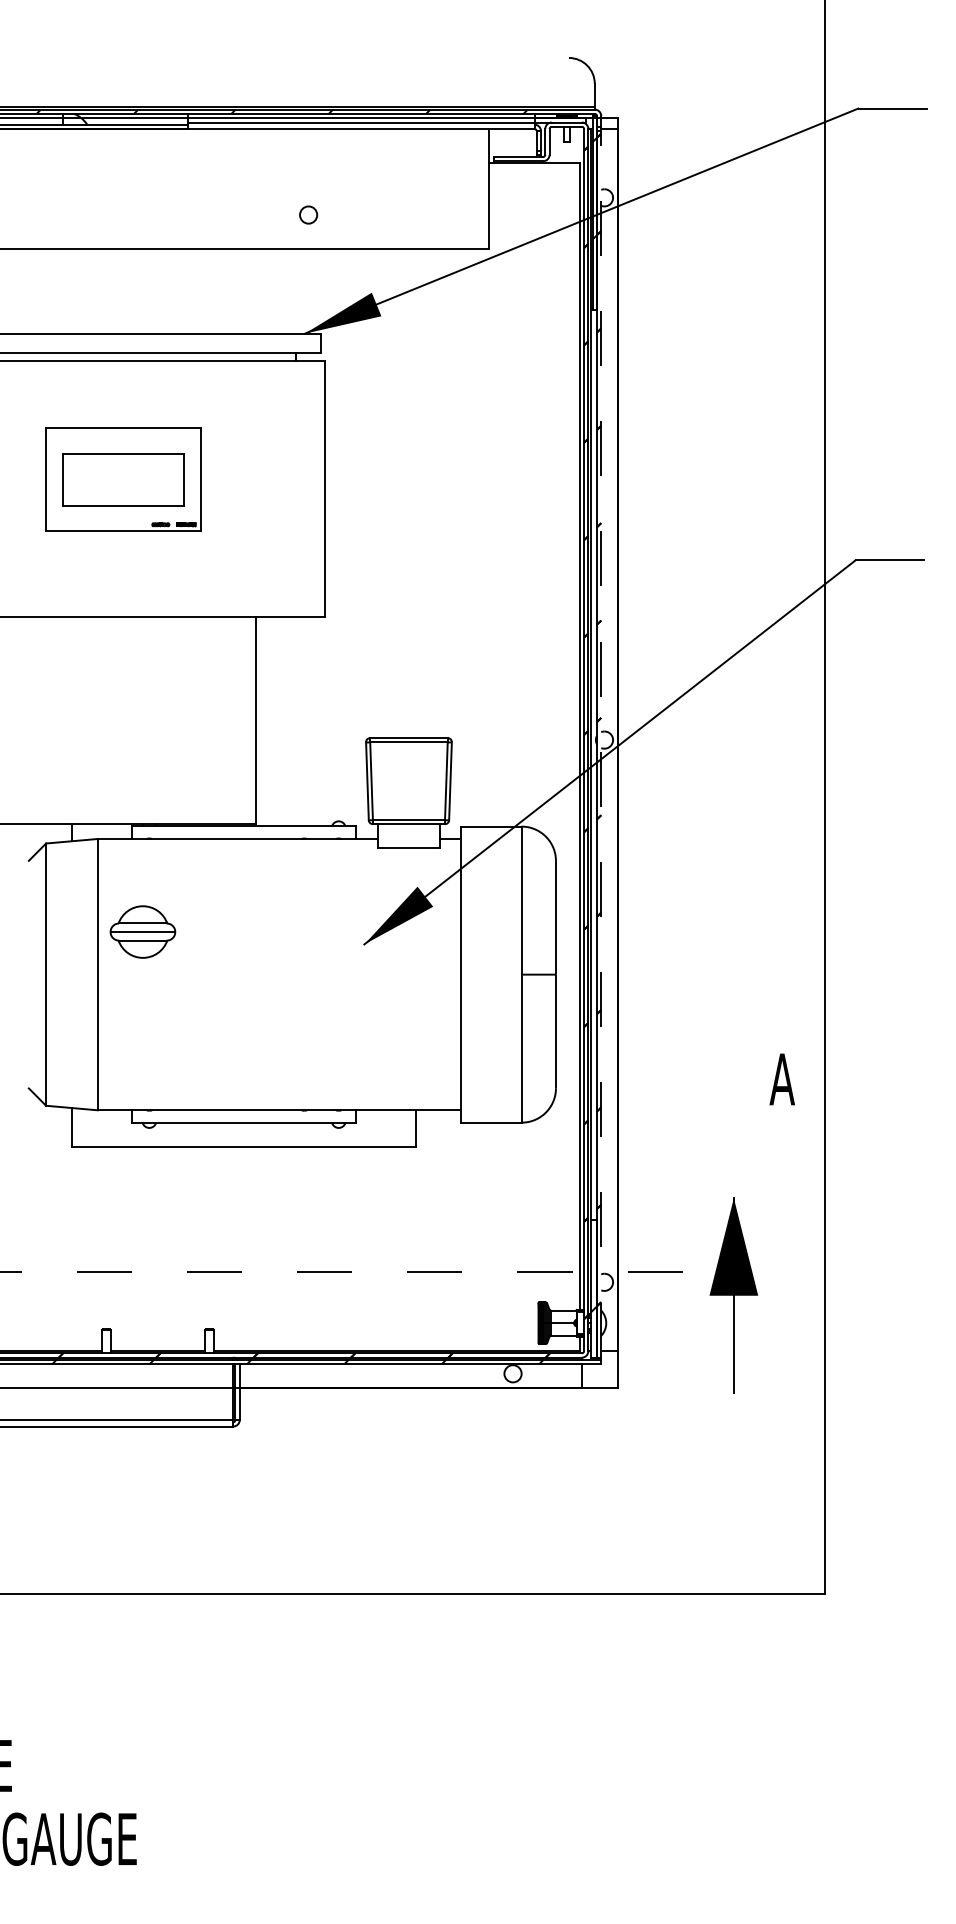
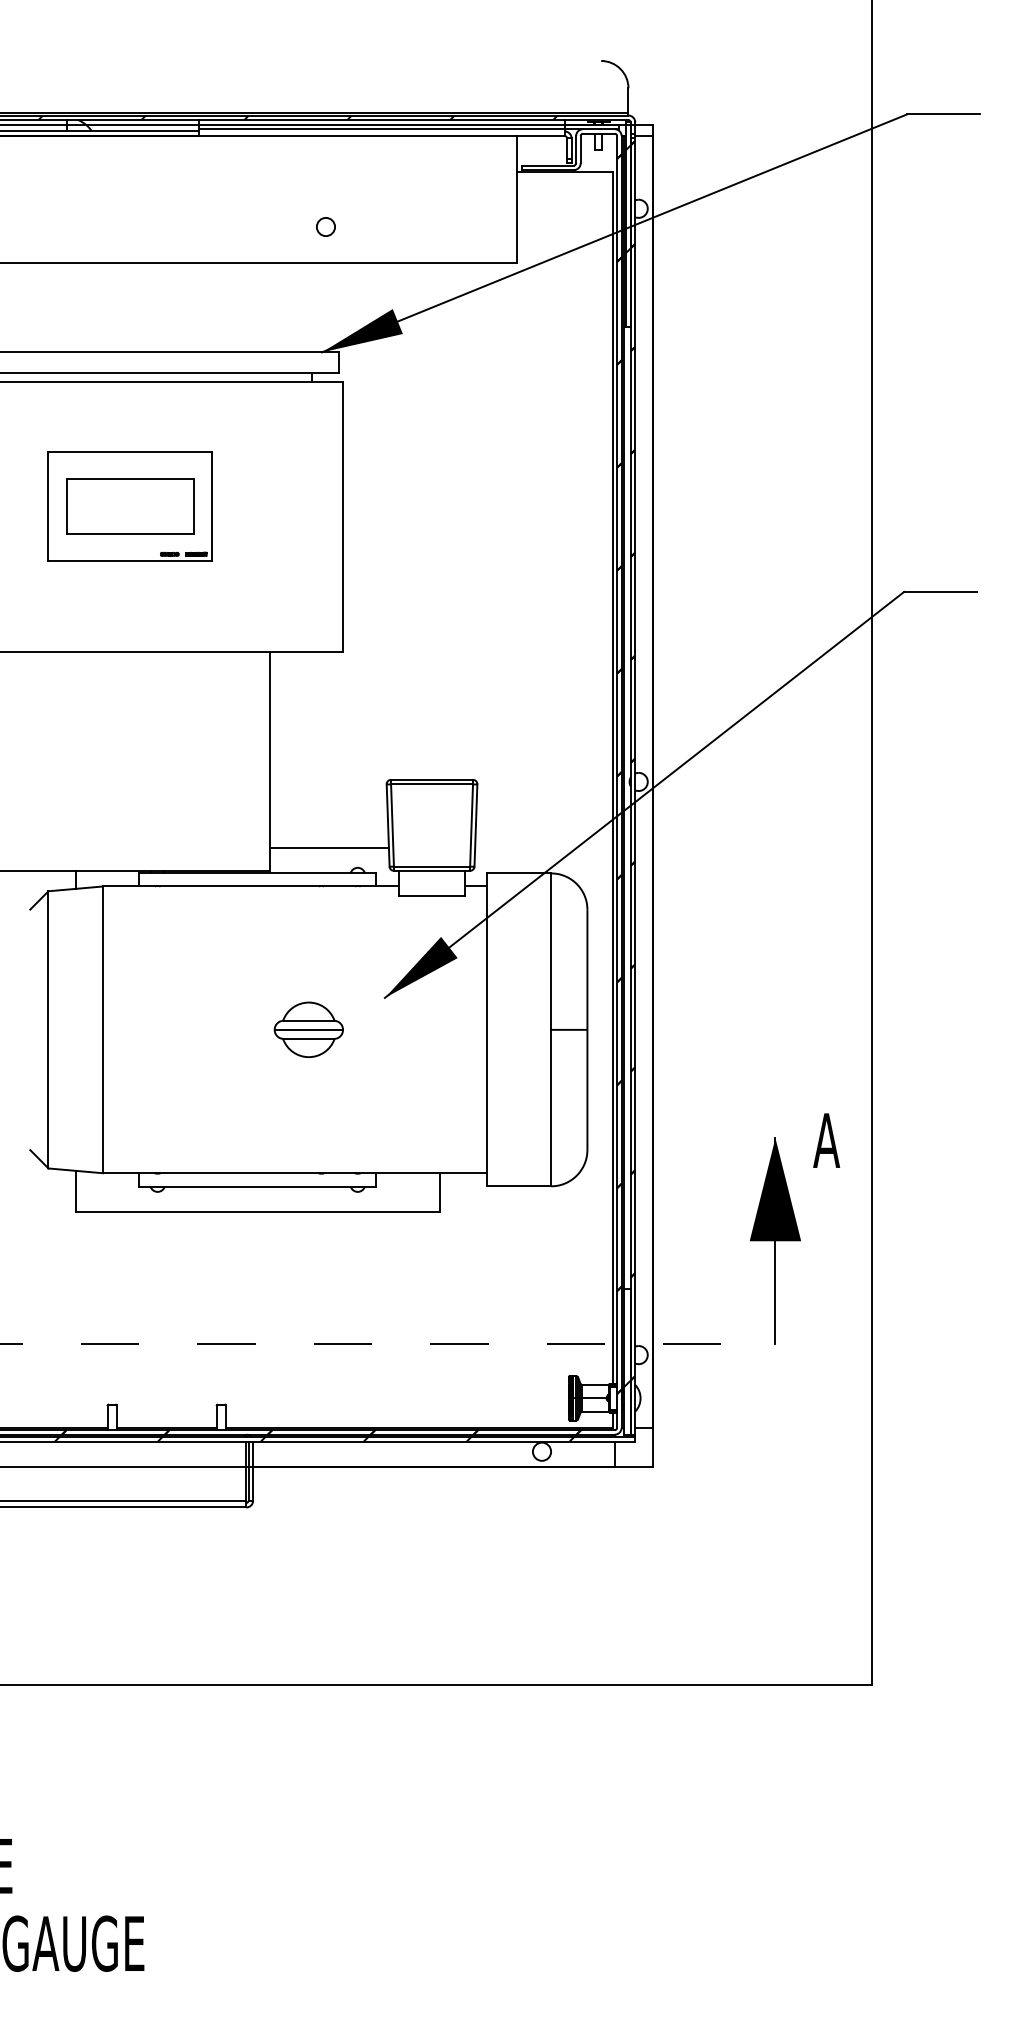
line: (601, 744) -> (635, 786), dashed -> solid
line: (311, 802) -> (329, 847), added
part: (142, 931) -> (308, 1029), moved
part: (732, 1295) -> (774, 1240), moved

